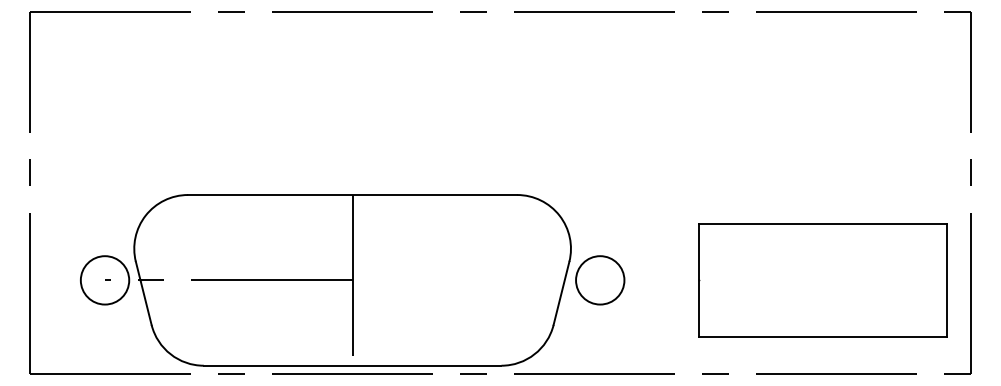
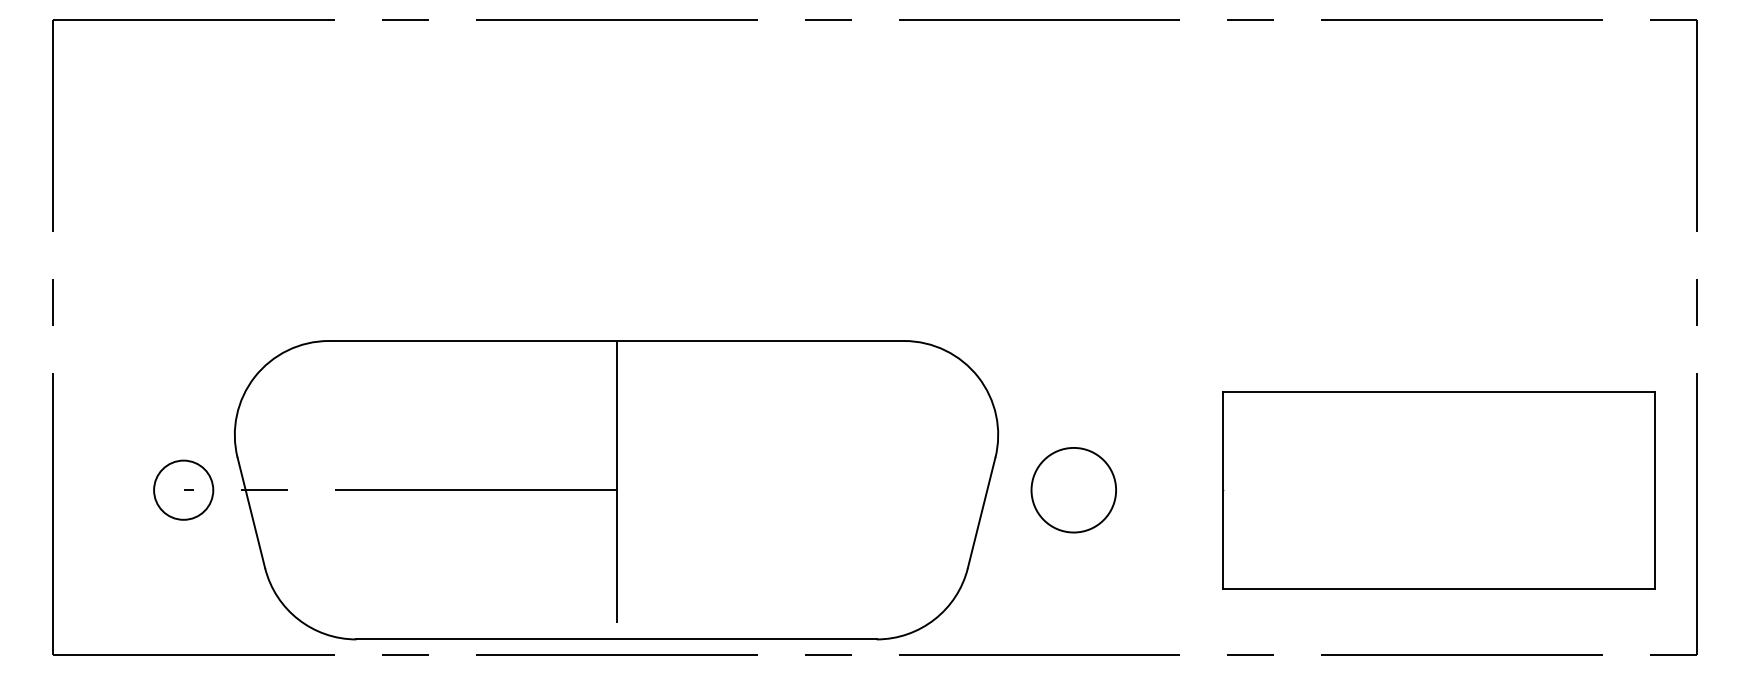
circle: (104, 280) -> (182, 490), size x0.7
circle: (600, 280) -> (1074, 490), moved

